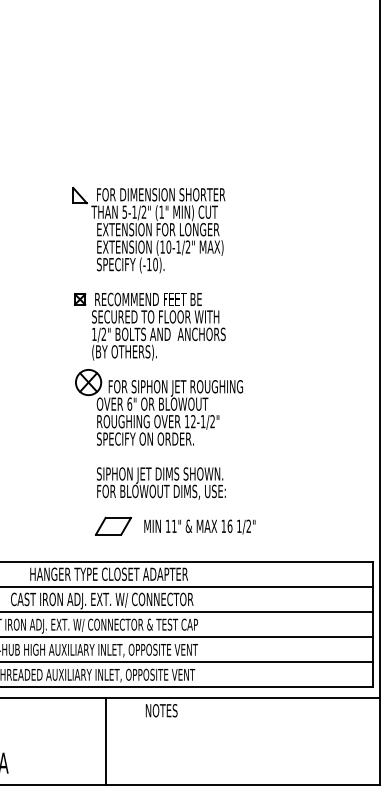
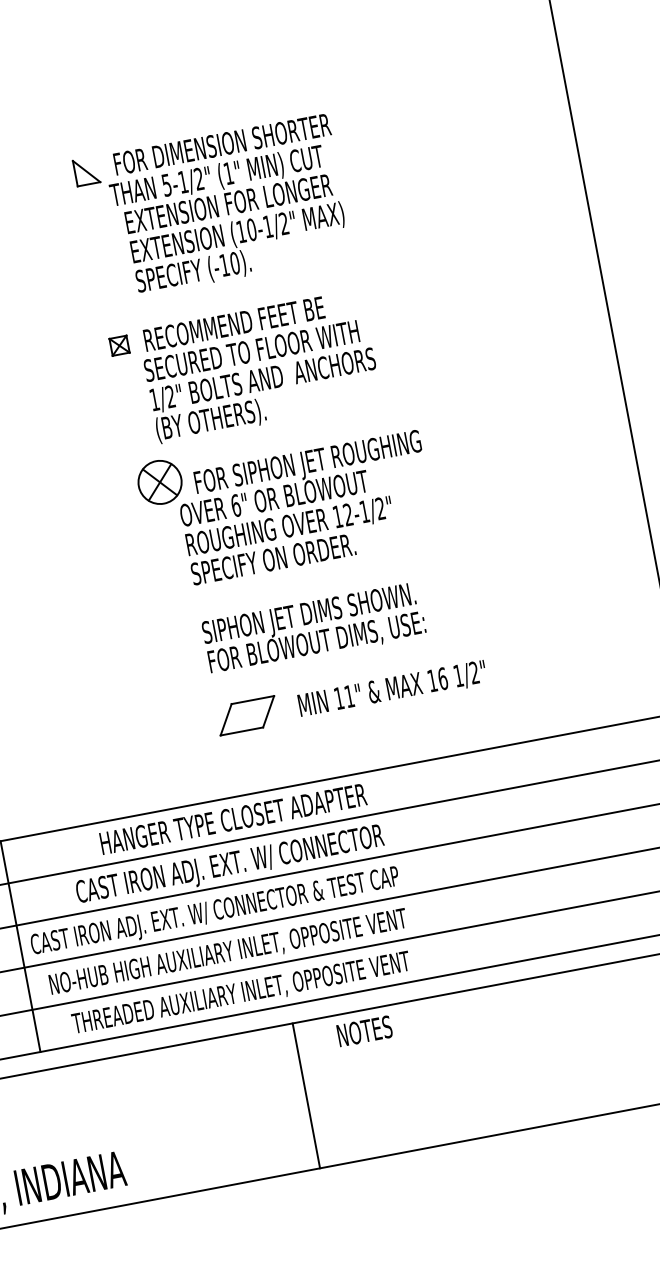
part: (156, 358) -> (266, 420), moved
line: (106, 741) -> (307, 1095), moved

